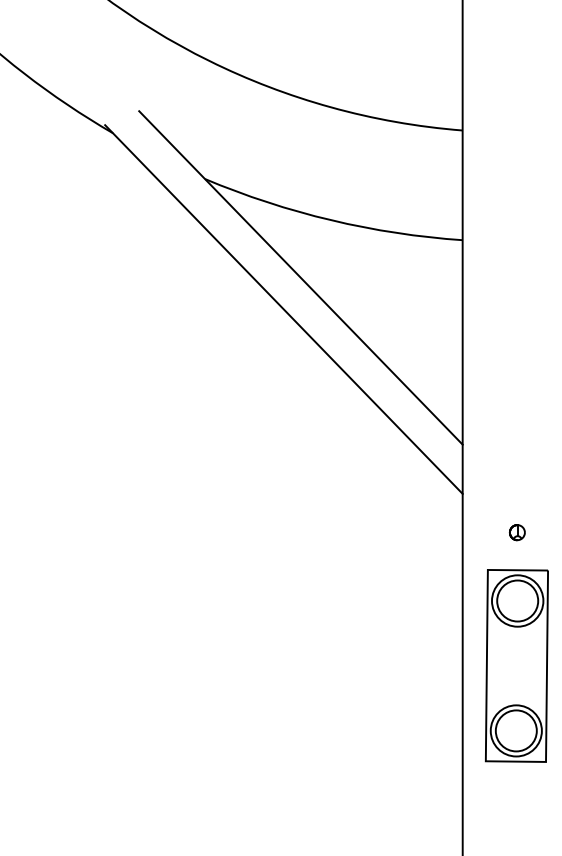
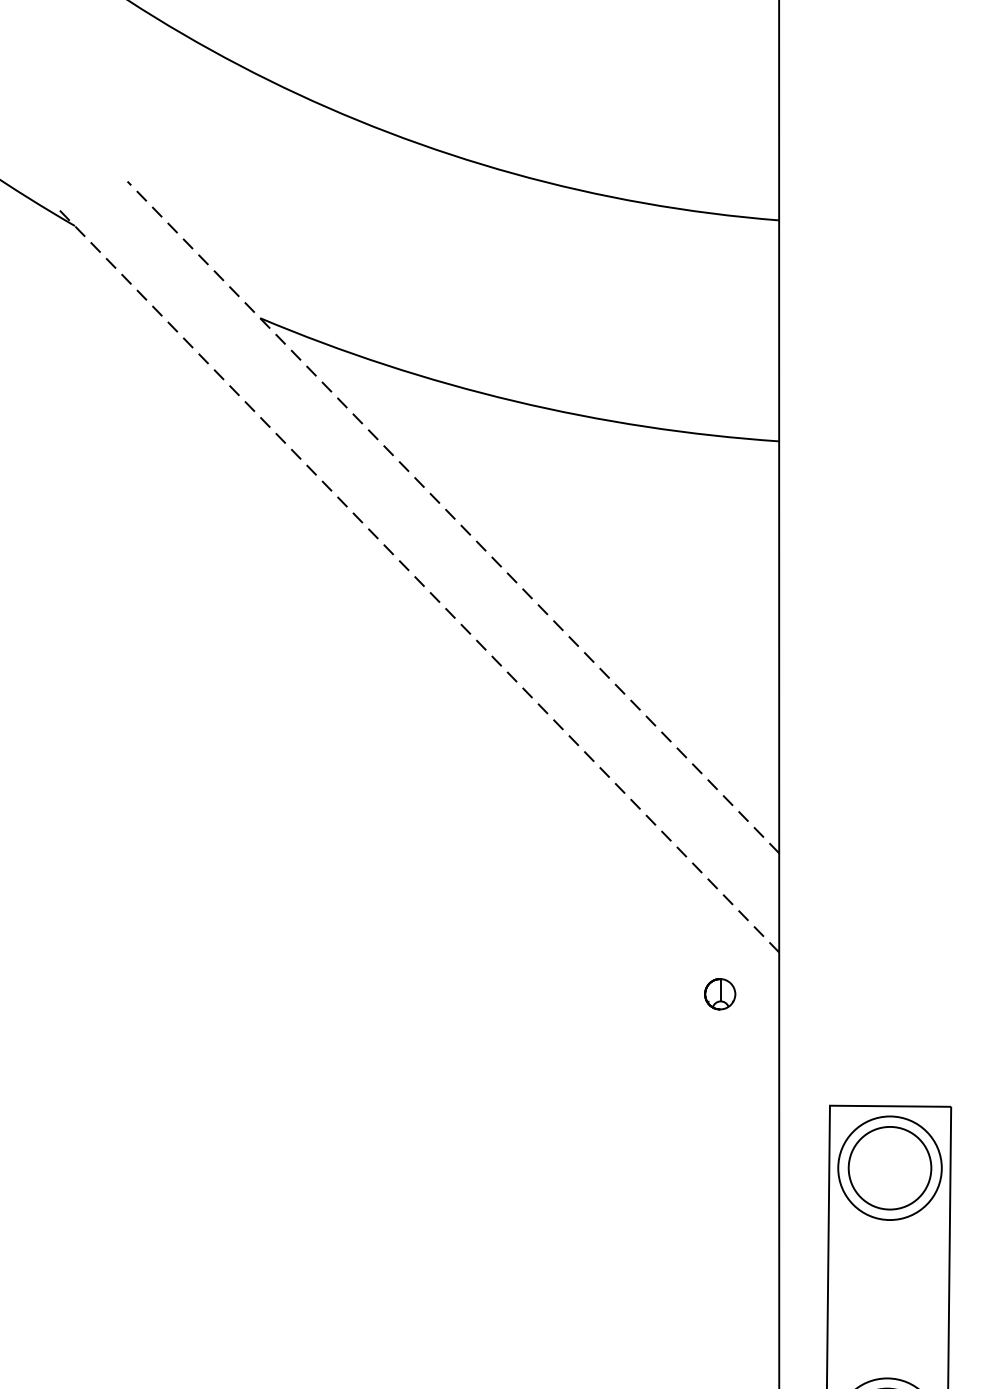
line: (300, 277) -> (452, 516), solid -> dashed
line: (283, 309) -> (418, 580), solid -> dashed
part: (517, 532) -> (720, 993), moved

